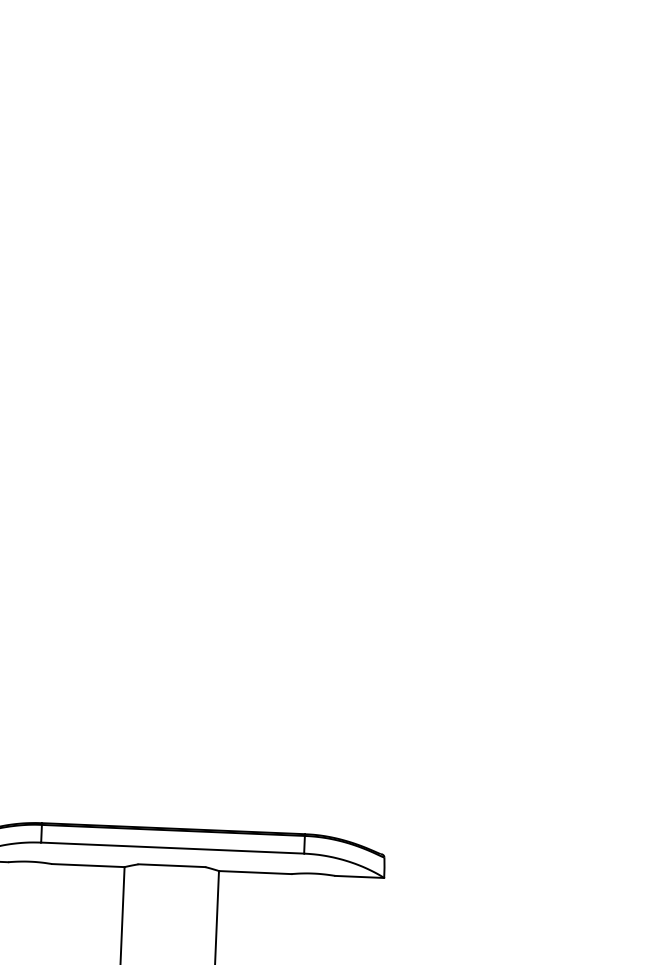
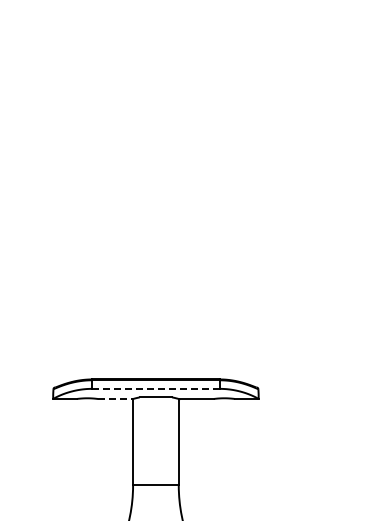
line: (171, 847) -> (155, 388), solid -> dashed
line: (88, 864) -> (115, 398), solid -> dashed

